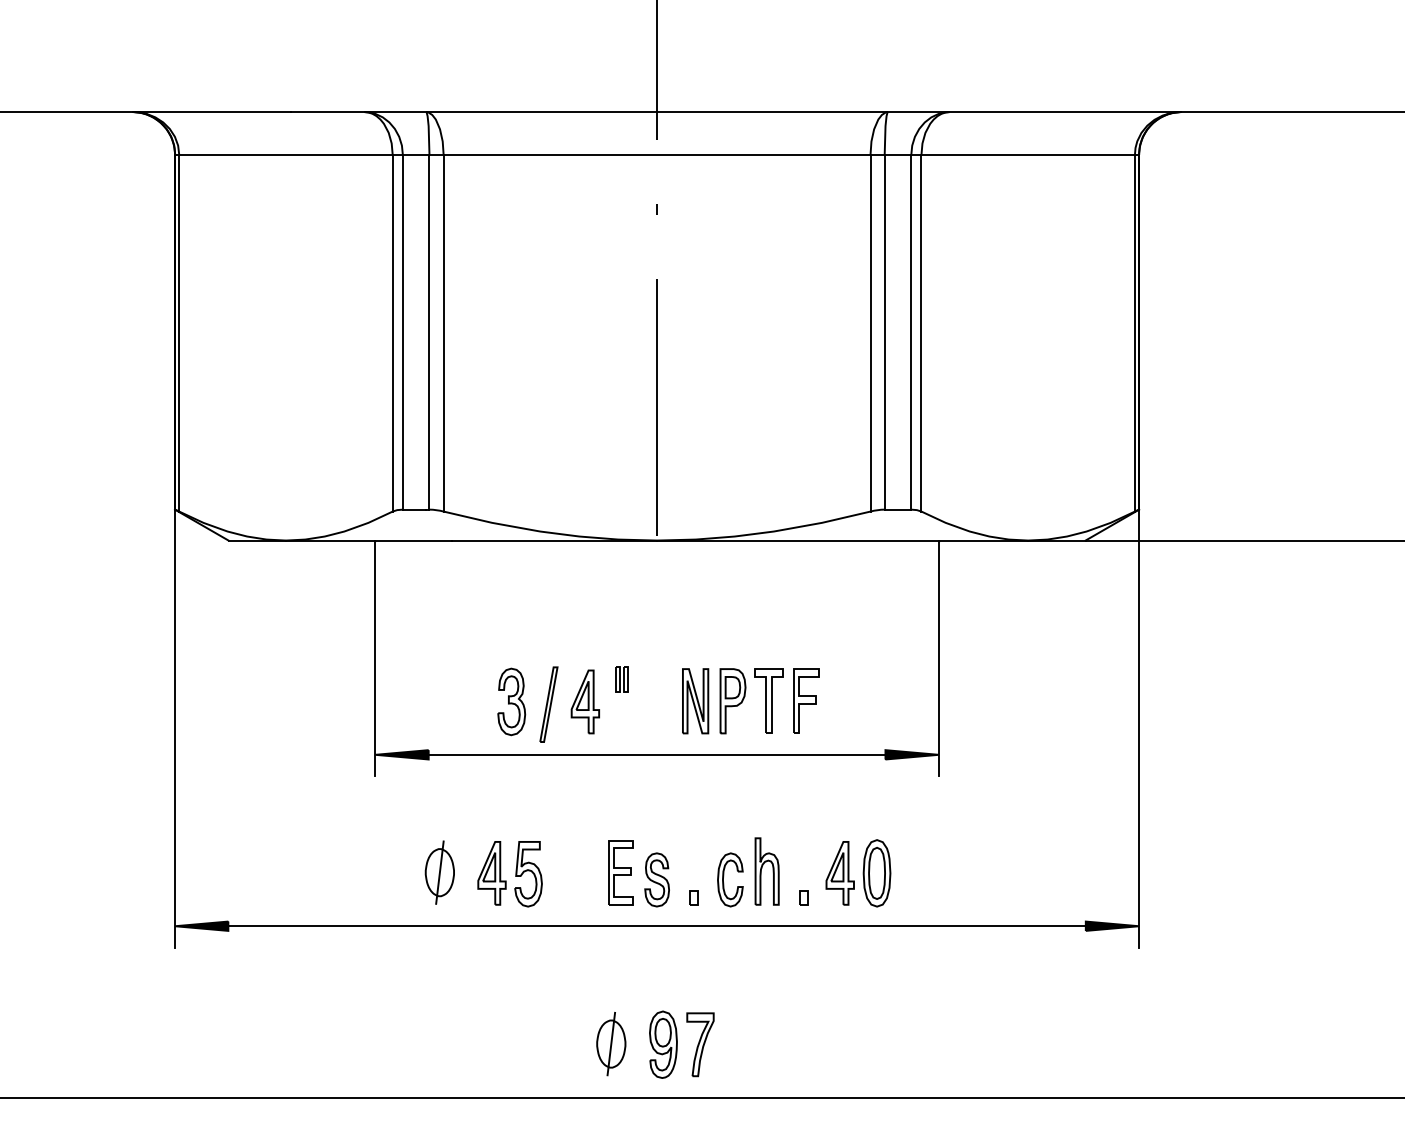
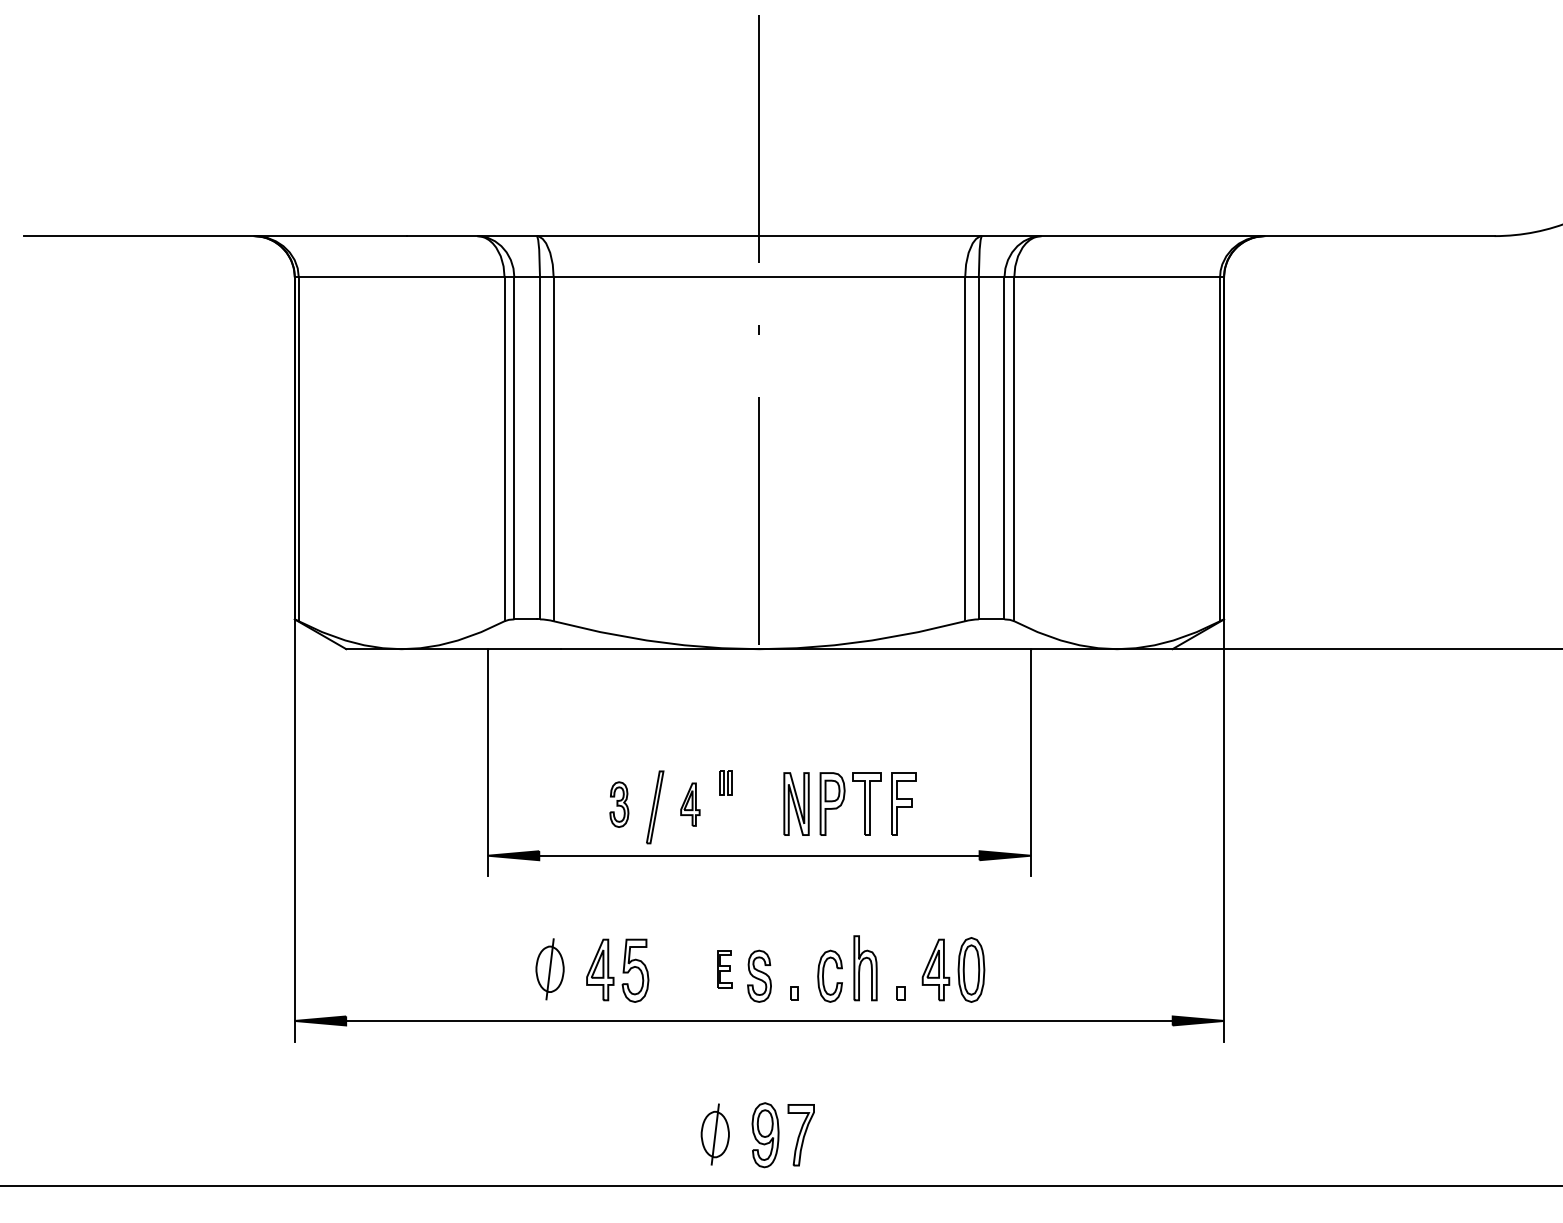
part: (511, 701) -> (619, 804), size x0.7
part: (585, 701) -> (690, 804), size x0.7
part: (620, 871) -> (724, 968), size x0.6

